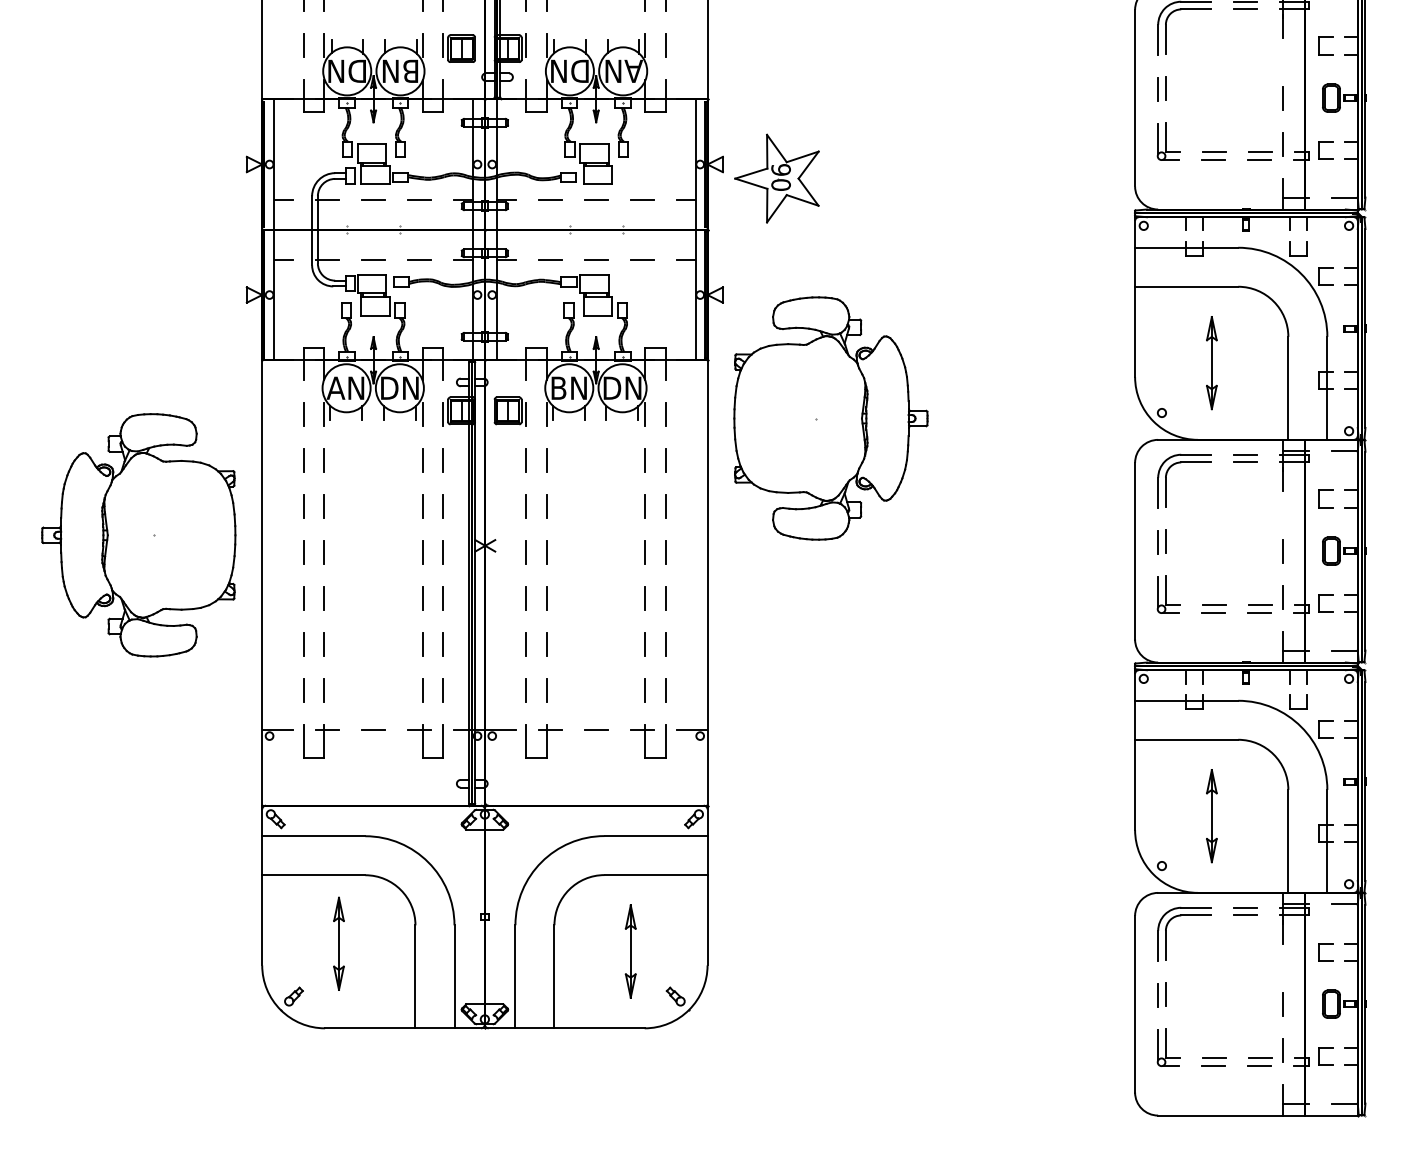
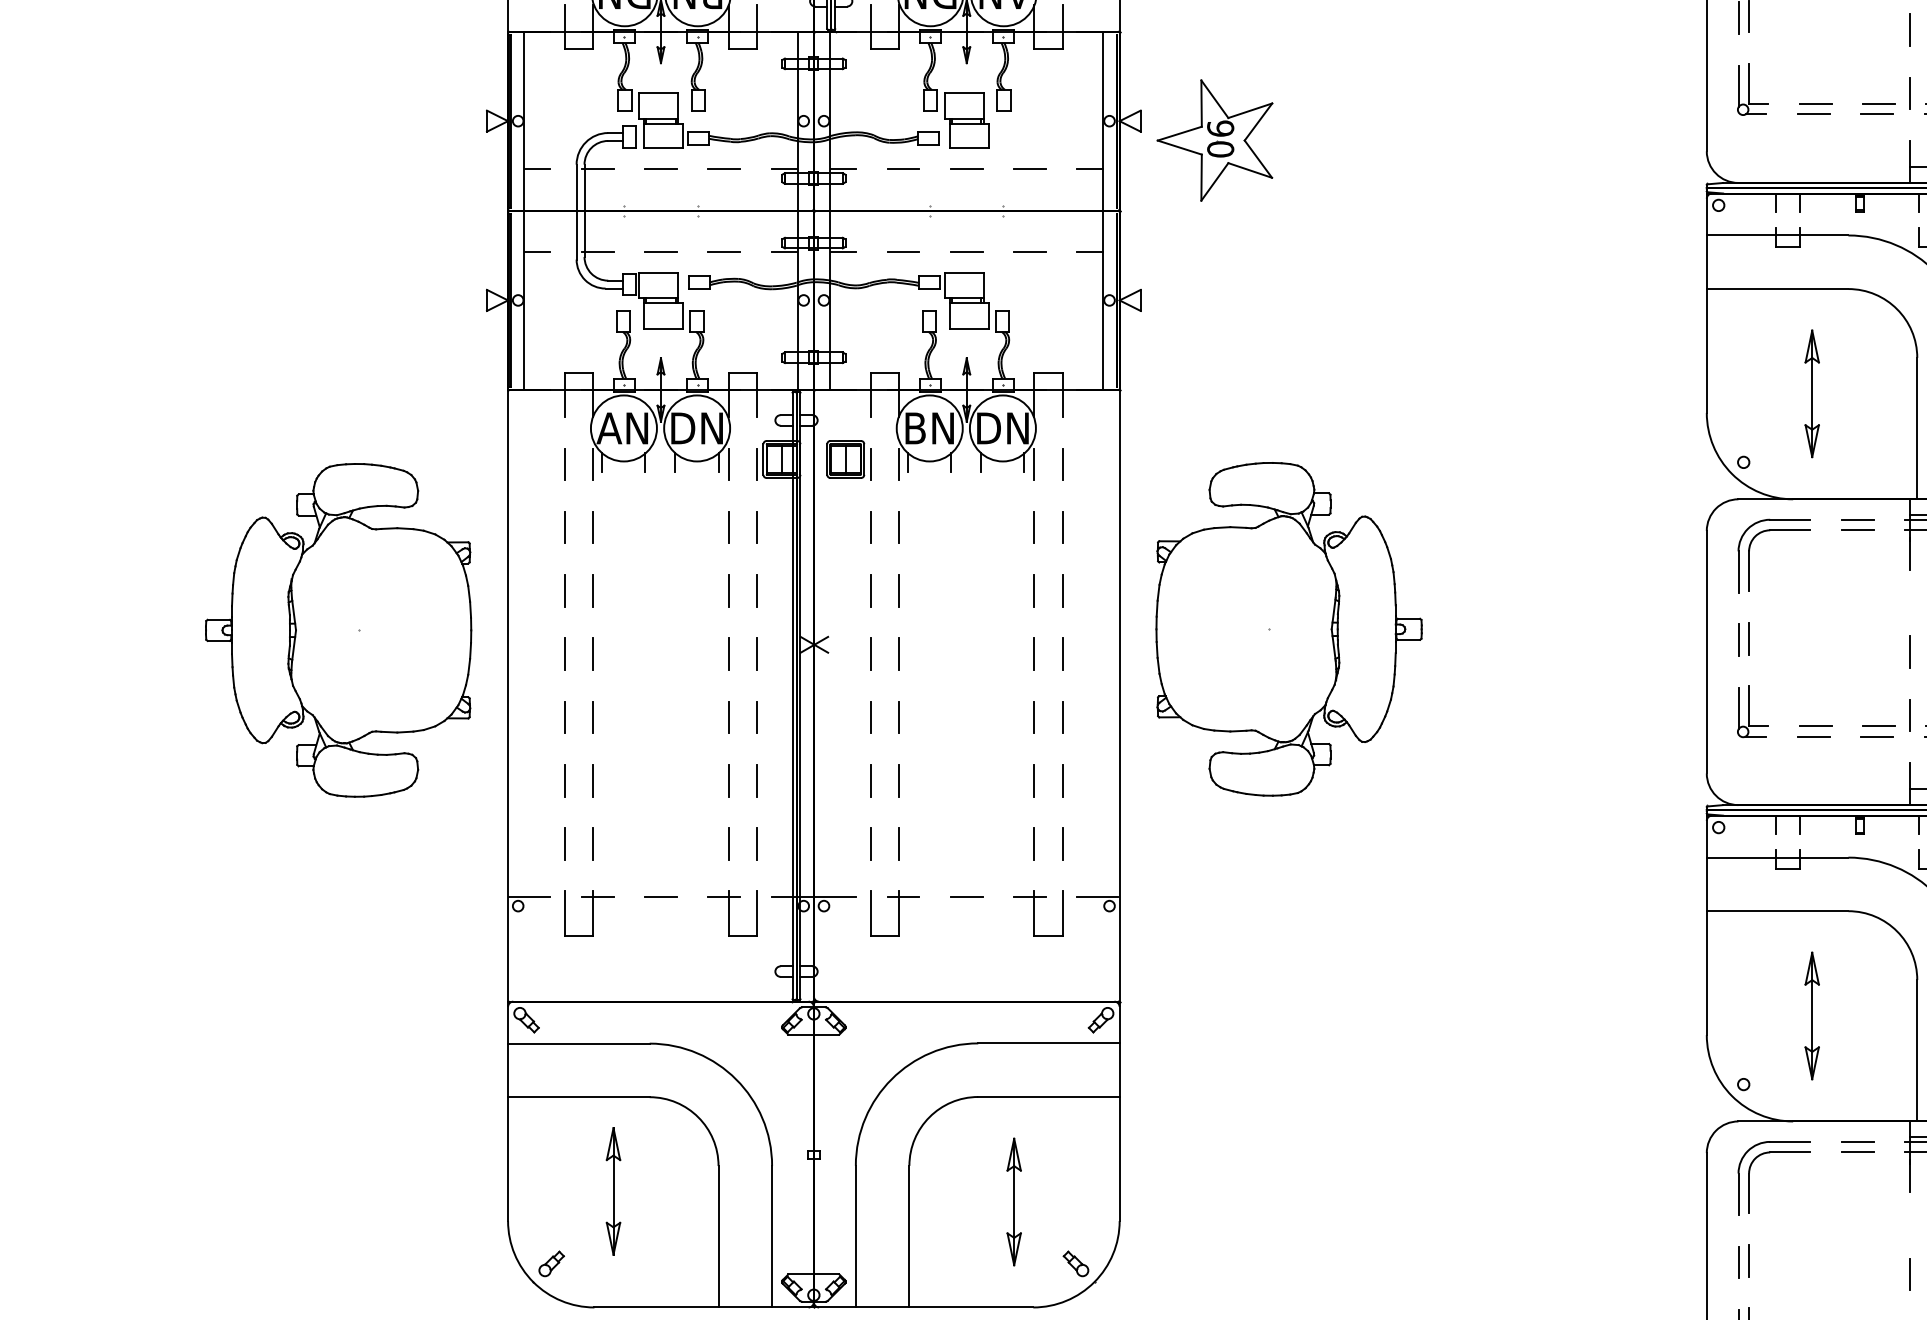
part: (830, 418) -> (1288, 629), moved

